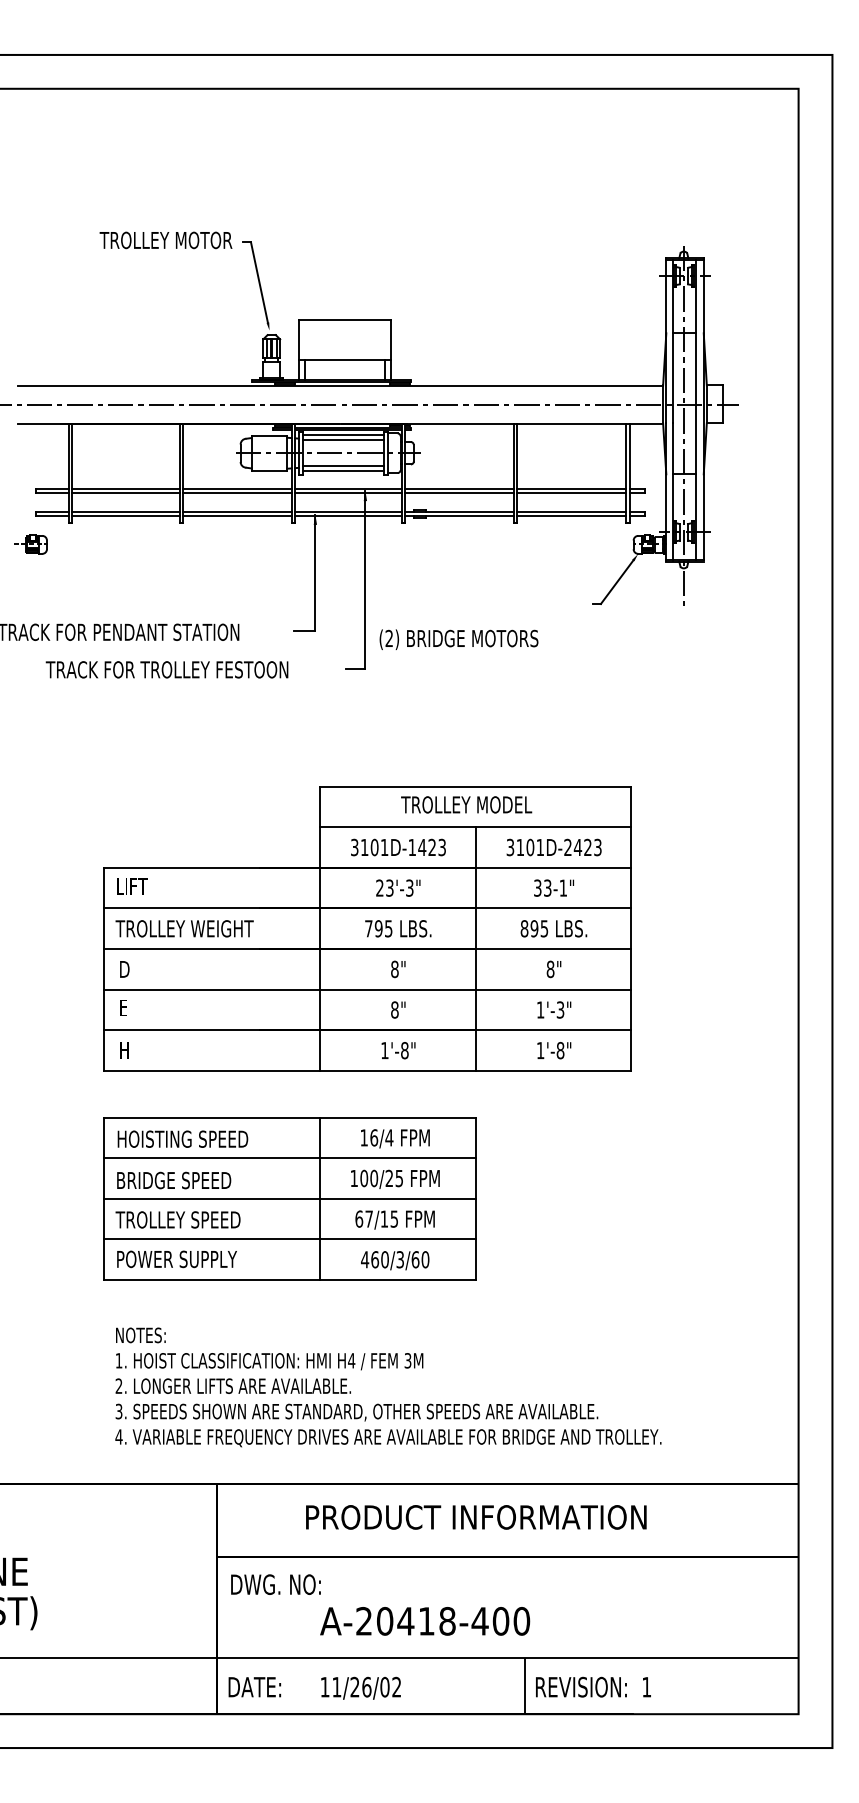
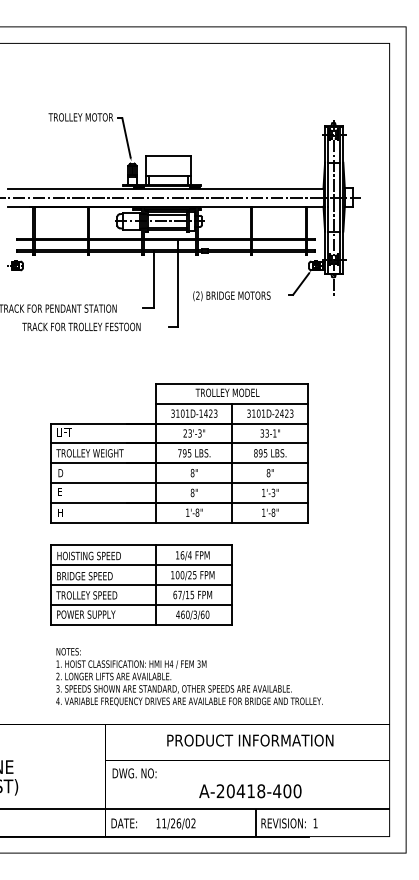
text: (458, 640) -> (231, 296), moved
text: (476, 1517) -> (250, 740), moved
text: (425, 1621) -> (250, 791), moved

